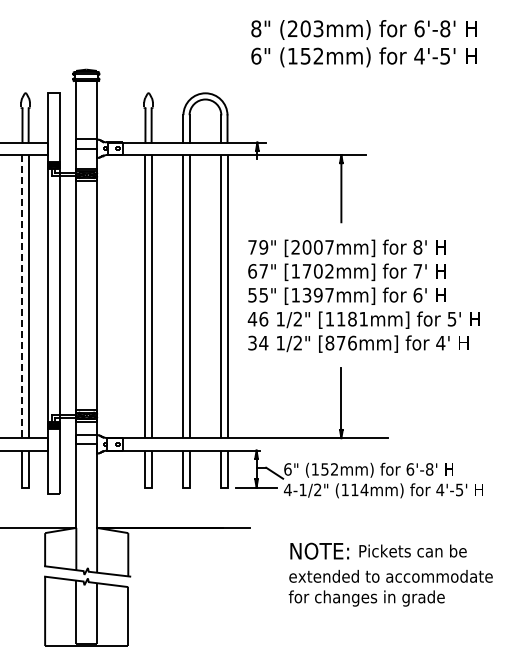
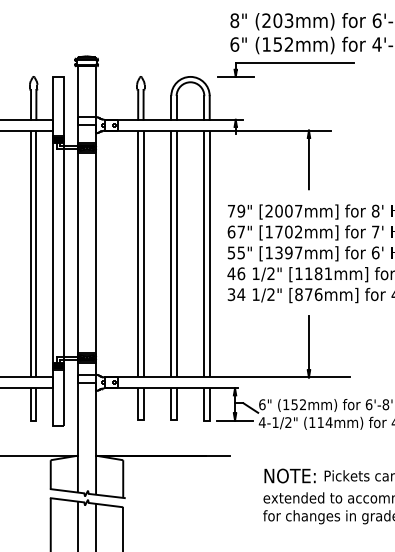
part: (314, 78) -> (285, 63), added
line: (22, 296) -> (31, 253), dashed -> solid

